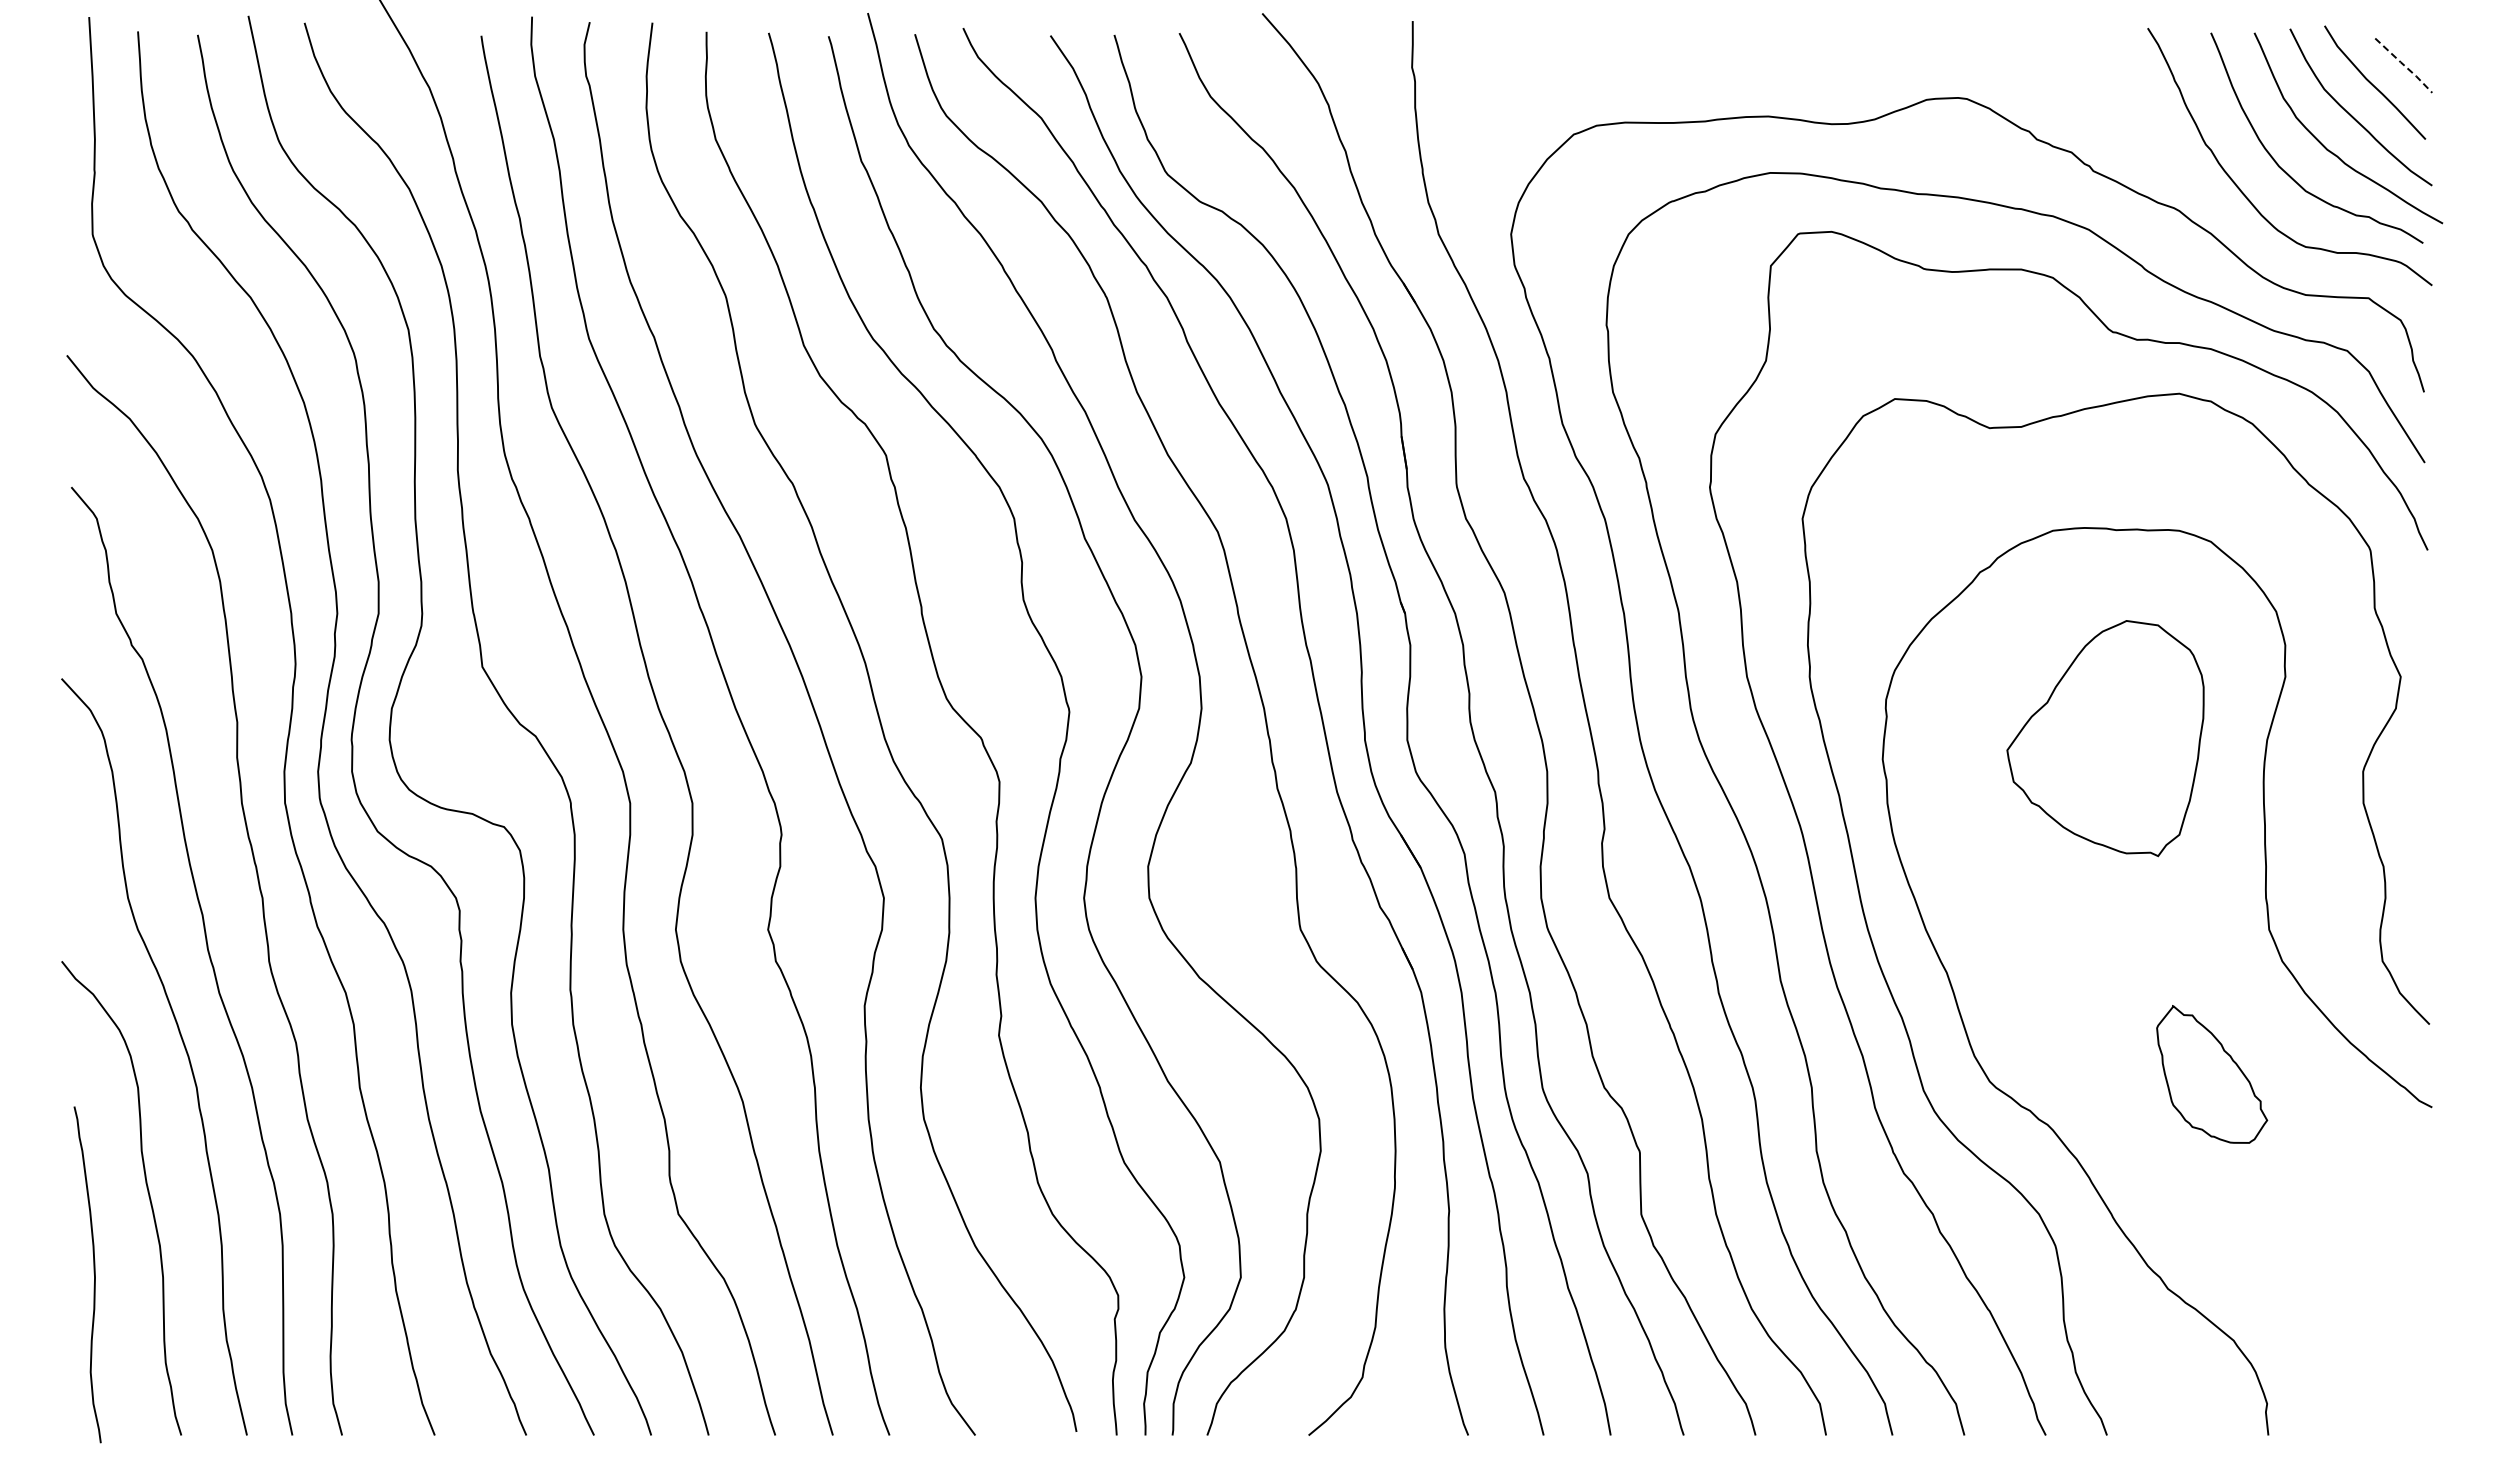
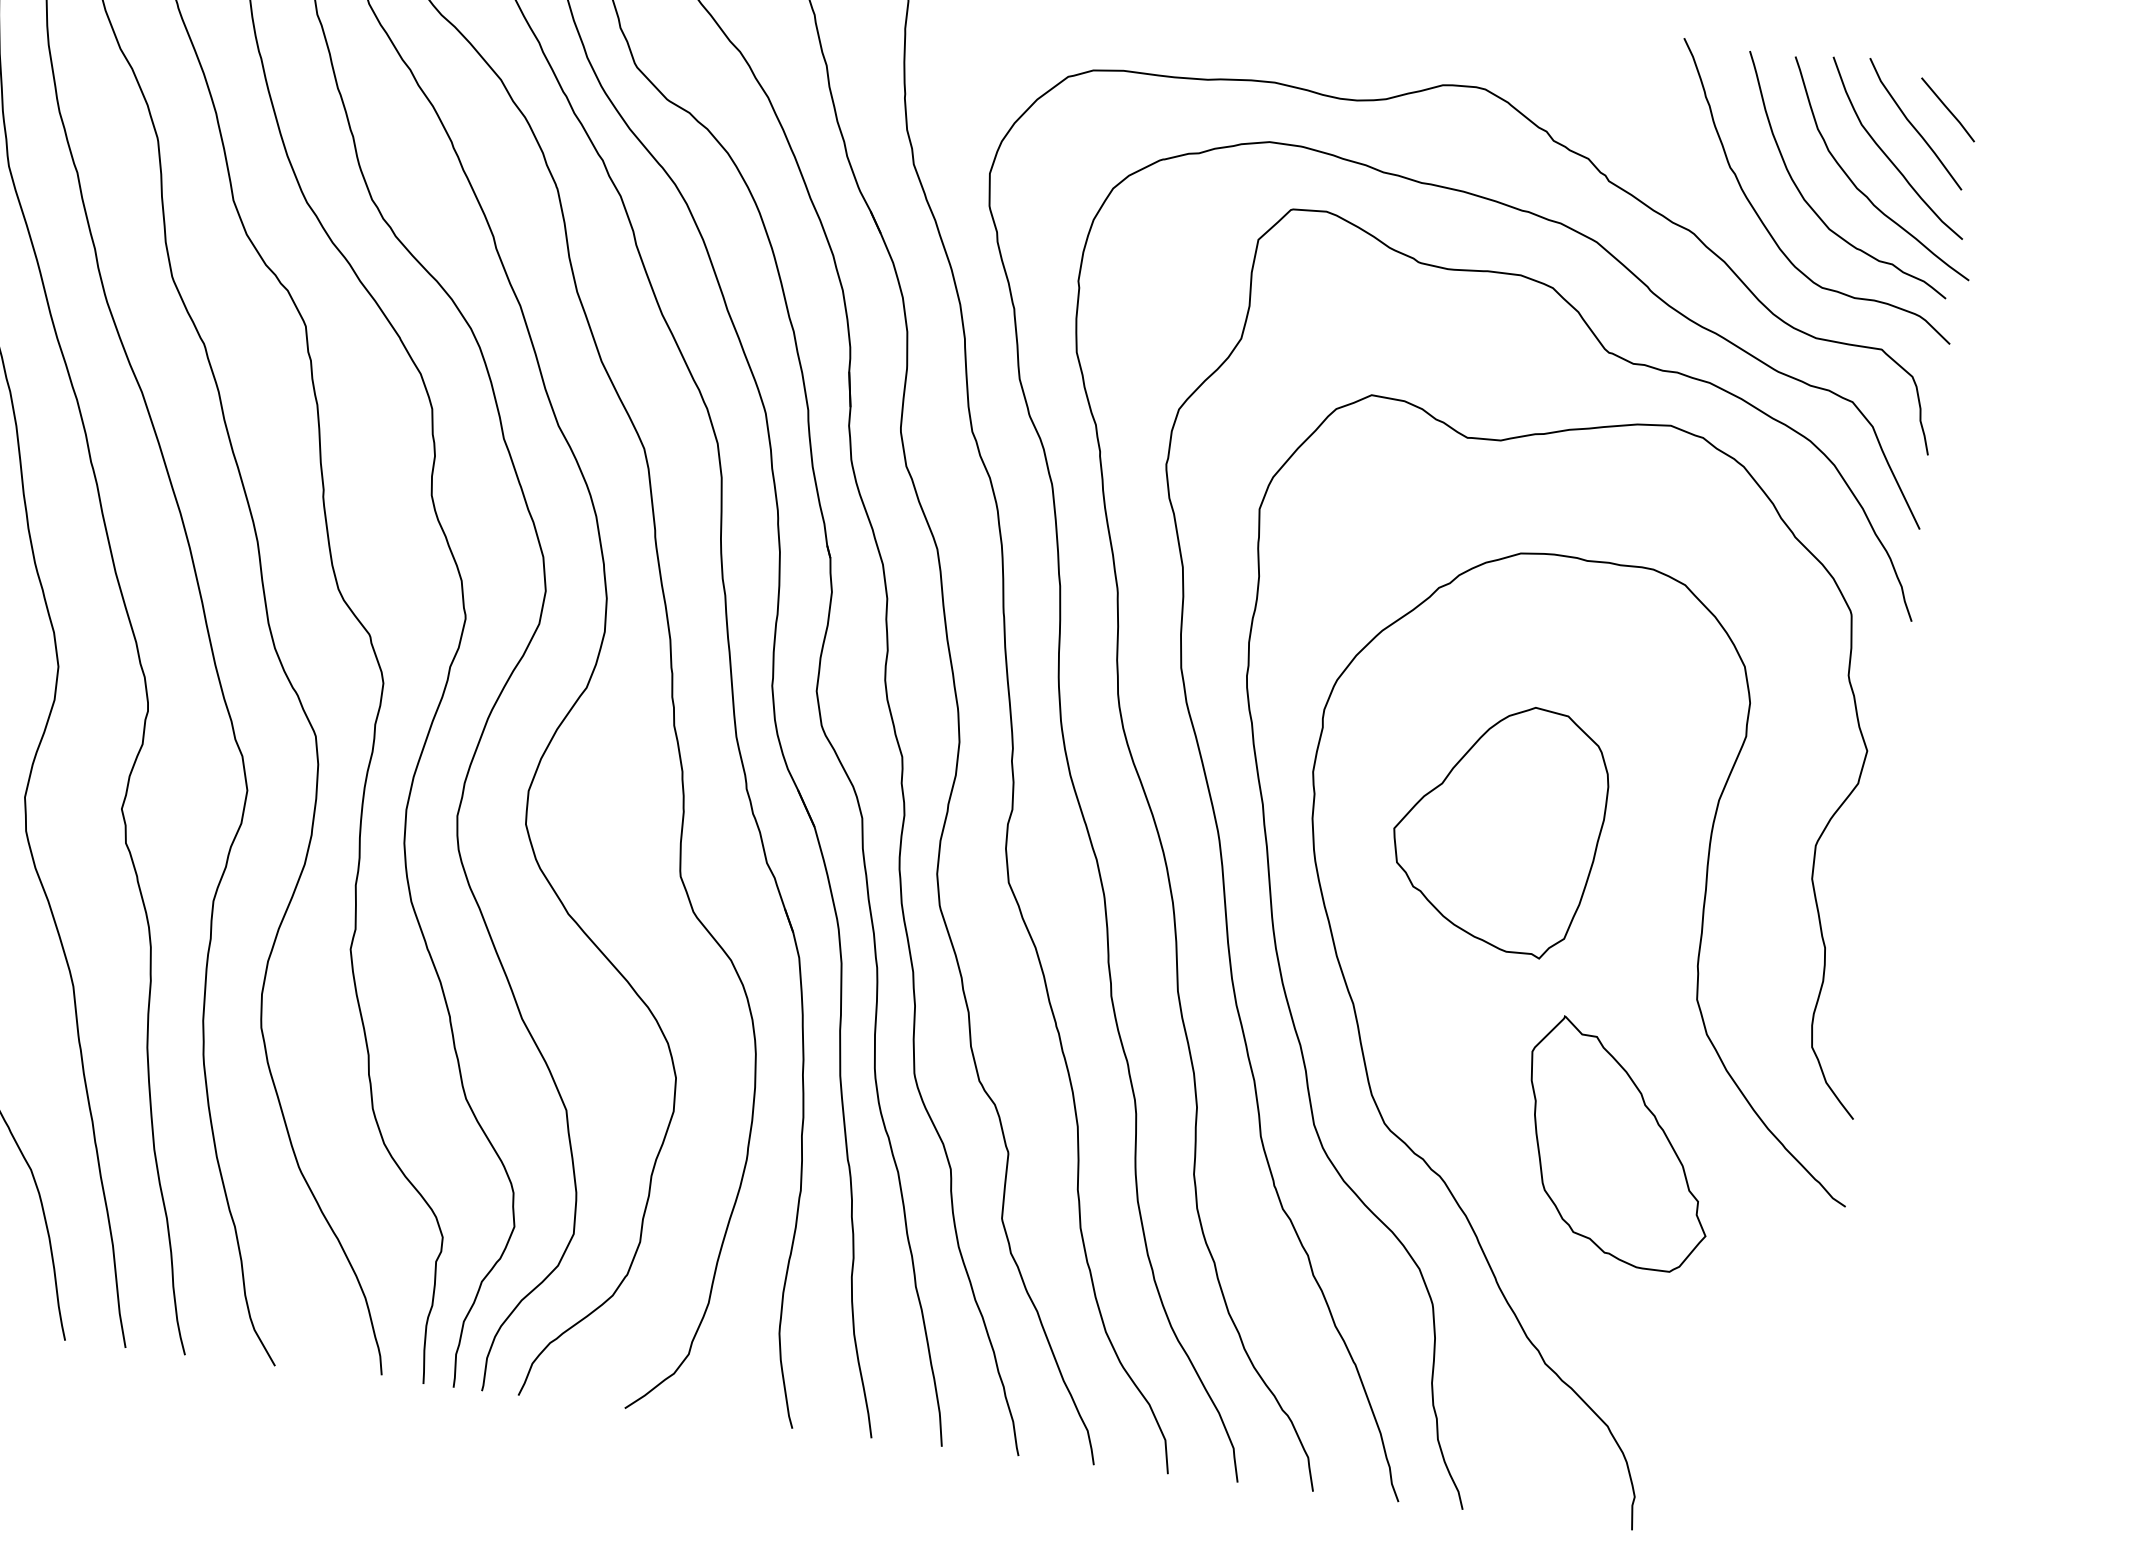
line: (2404, 65) -> (1948, 109), dashed -> solid
part: (2105, 738) -> (1498, 828), moved
part: (2211, 1074) -> (1618, 1144), size x1.67

